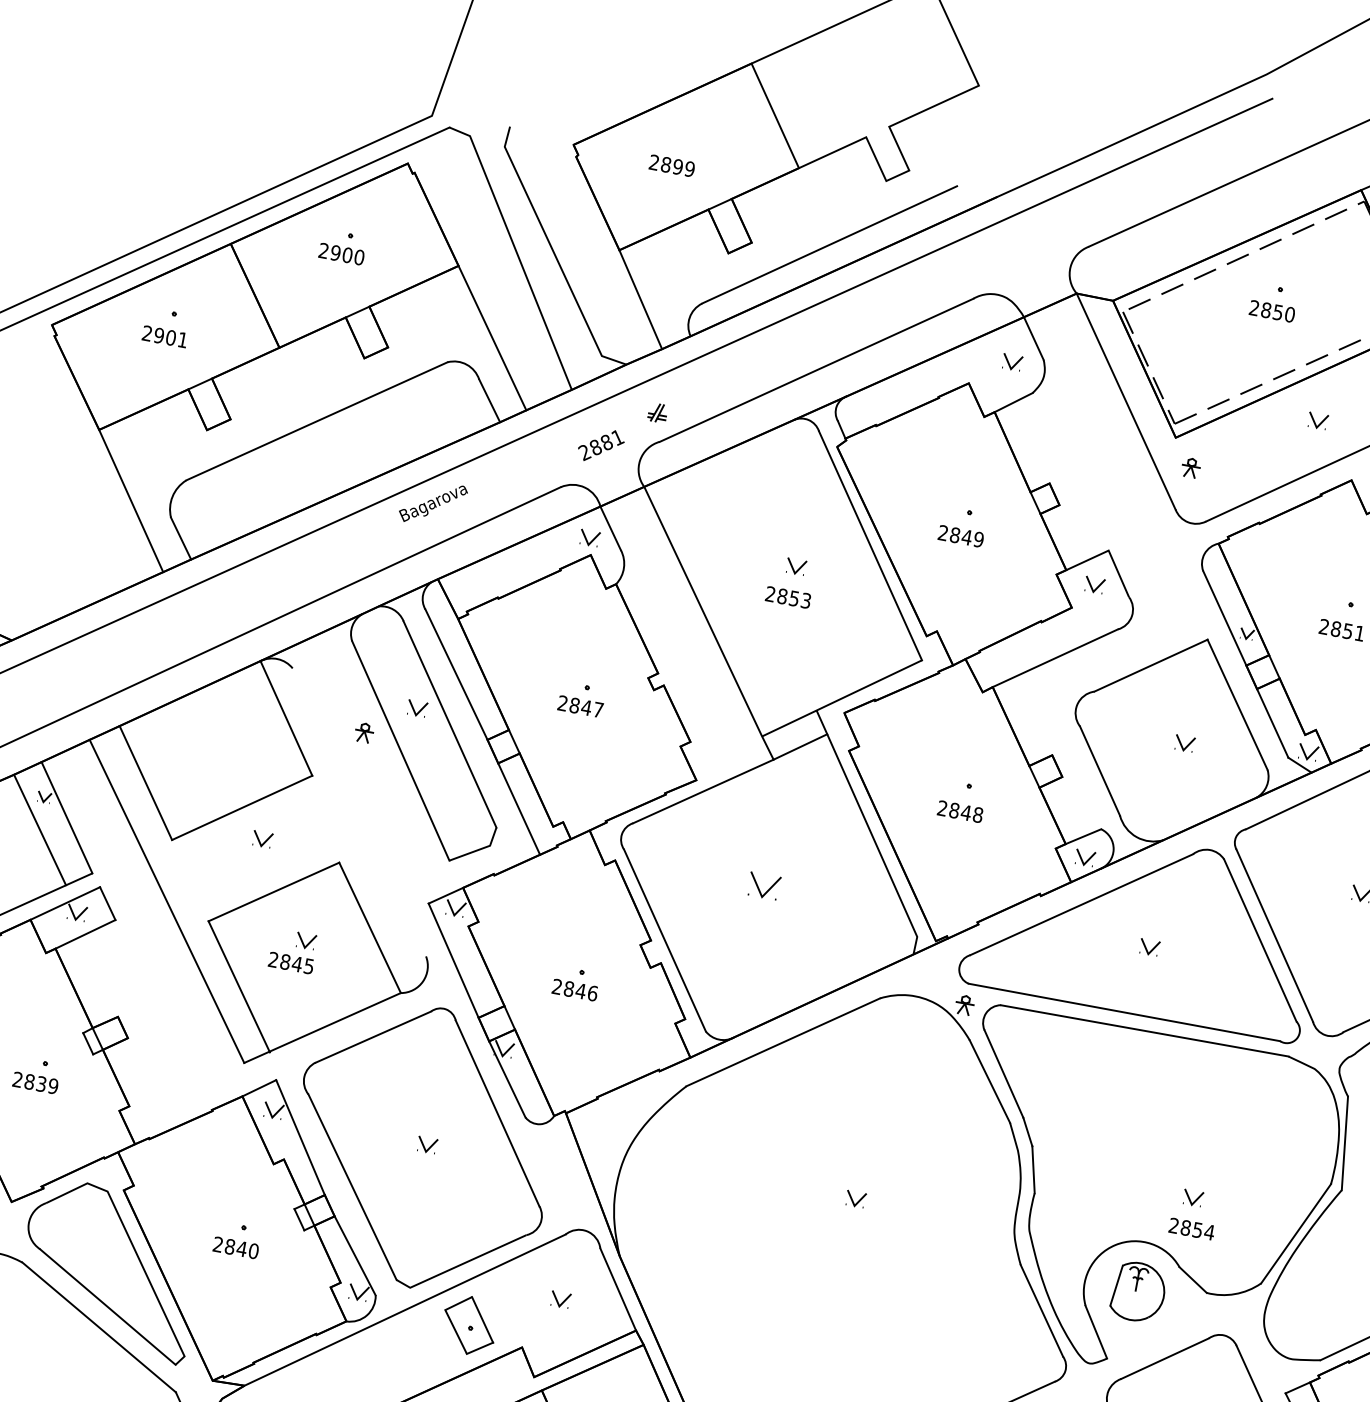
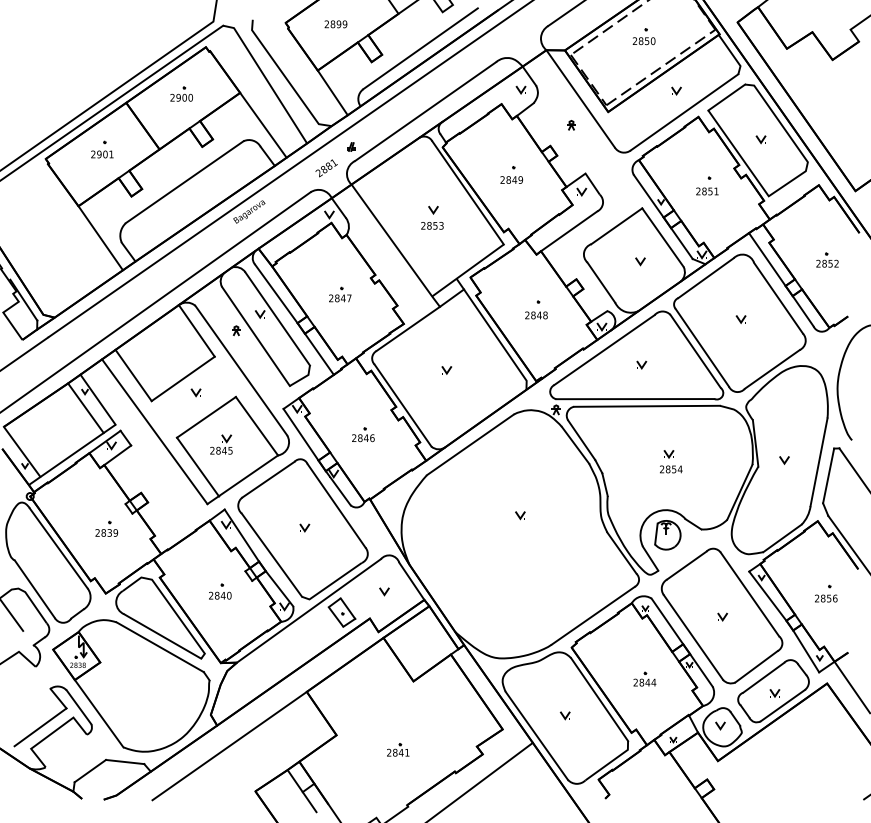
part: (1191, 467) -> (571, 125), moved
line: (359, 812) -> (241, 370), added
part: (763, 887) -> (446, 370), size x0.62
part: (1195, 1213) -> (671, 461), moved

